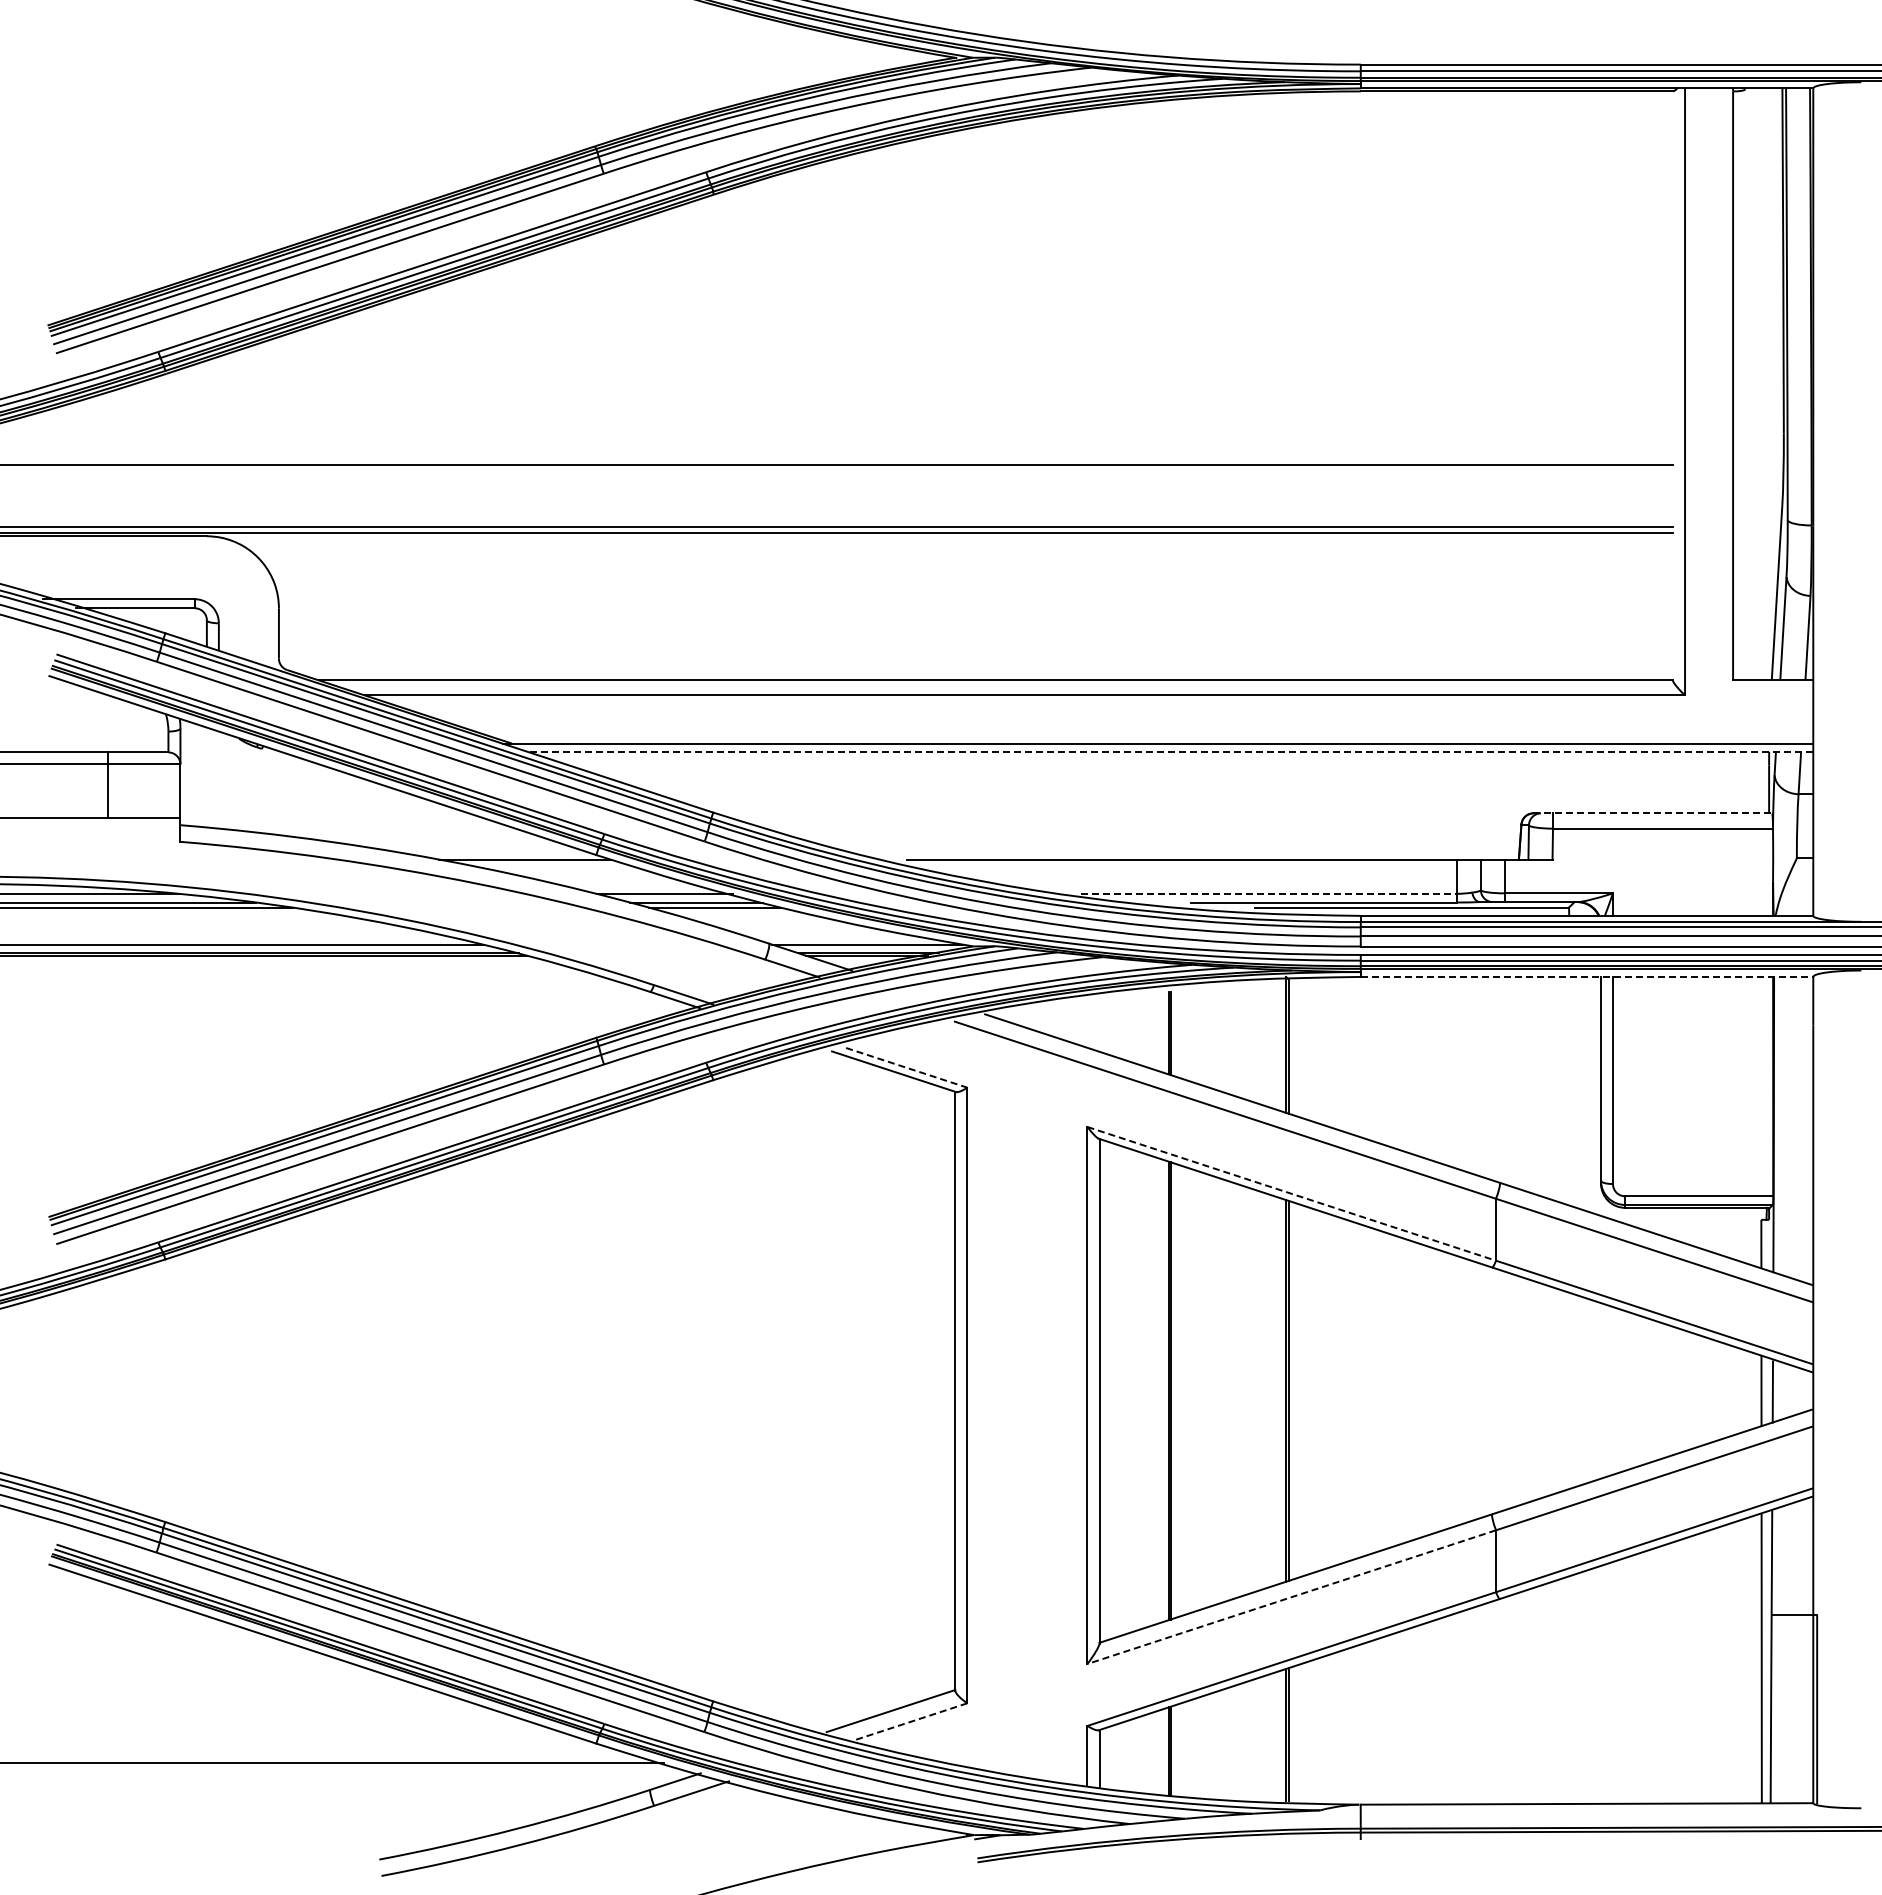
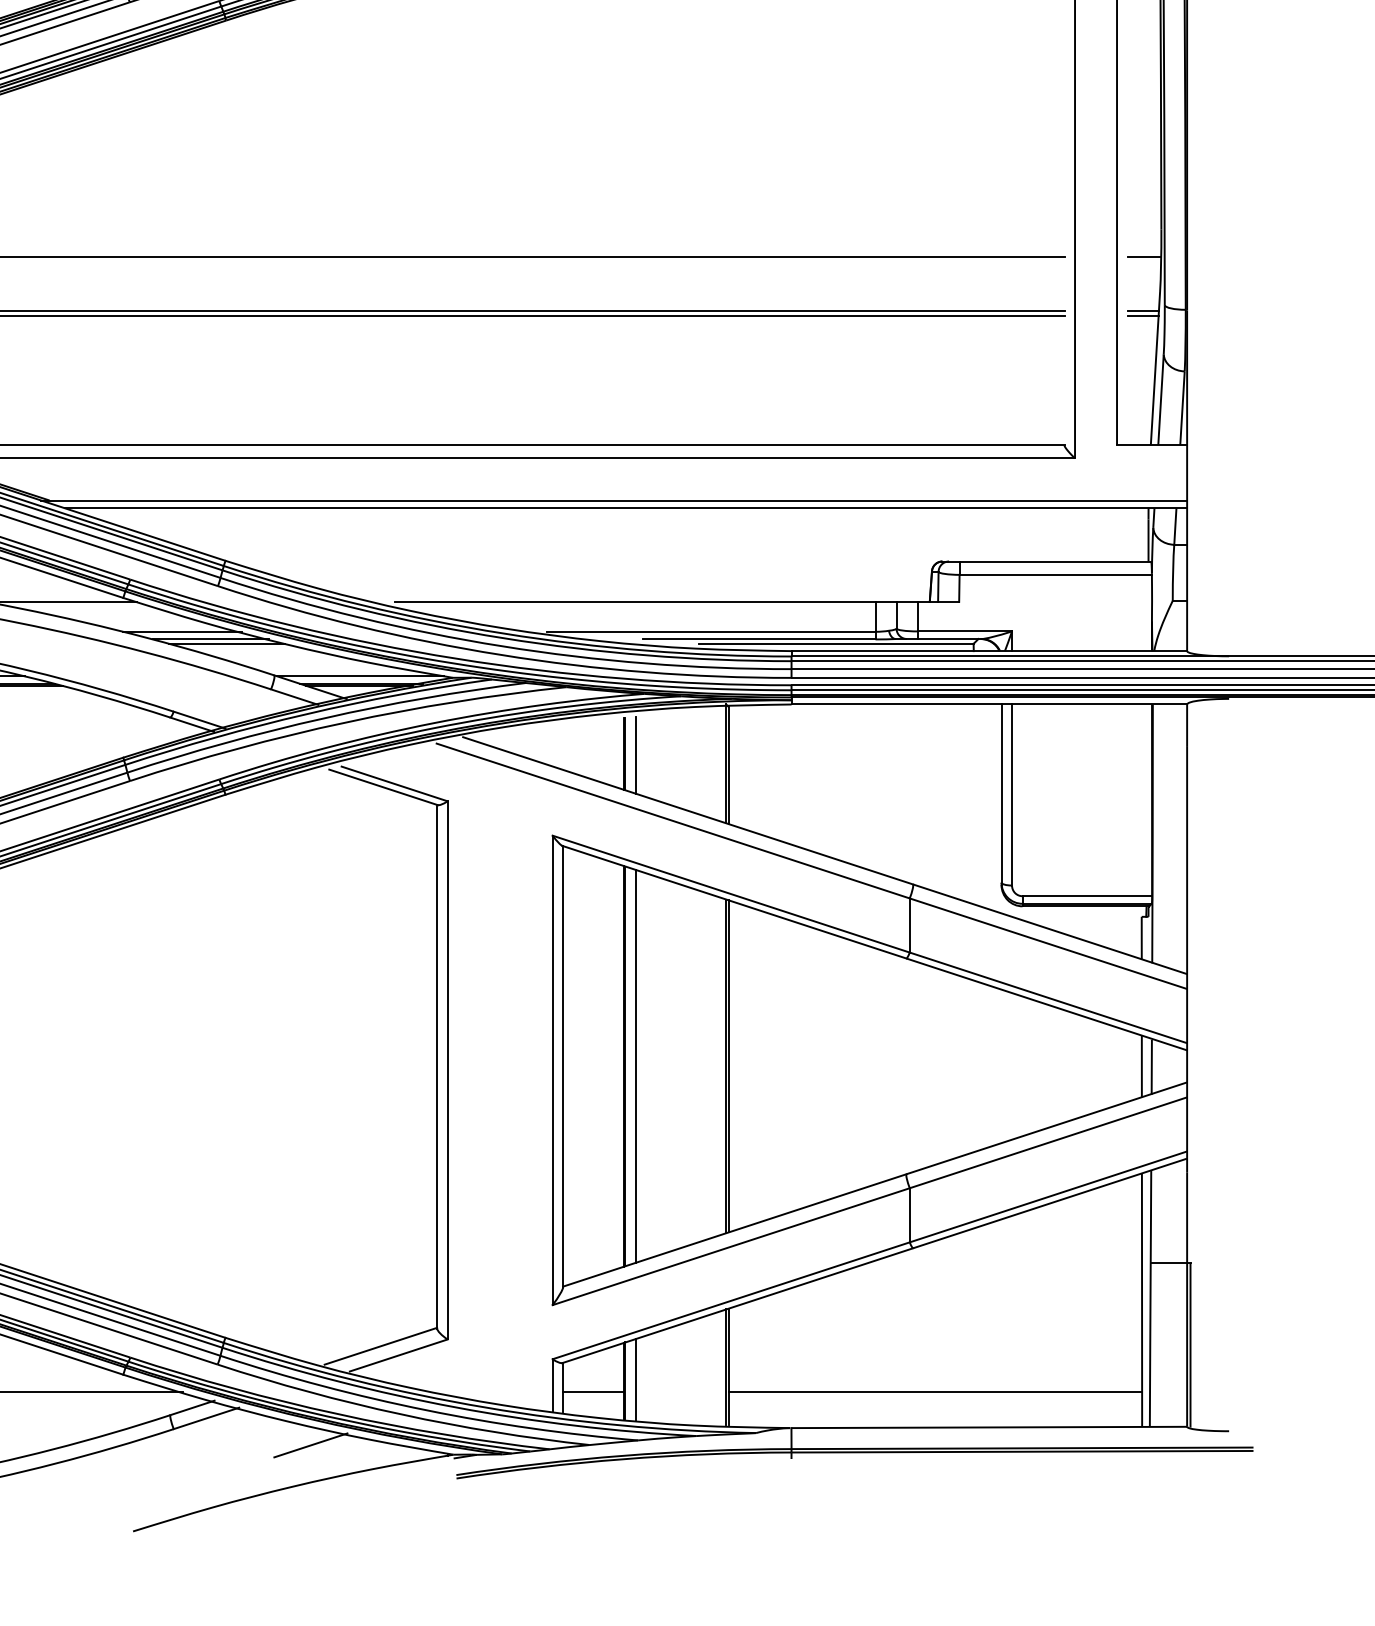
line: (1764, 465) -> (1144, 257), added
line: (1763, 526) -> (1143, 310), added
line: (1762, 532) -> (1142, 315), added
line: (1171, 752) -> (626, 508), dashed -> solid
line: (1653, 813) -> (1047, 561), dashed -> solid
line: (1268, 893) -> (710, 631), dashed -> solid
line: (1587, 976) -> (989, 704), dashed -> solid
line: (1182, 1034) -> (635, 754), added
line: (906, 1067) -> (394, 783), dashed -> solid
line: (1291, 1193) -> (730, 893), dashed -> solid
line: (1182, 1390) -> (635, 1066), added
line: (1291, 1597) -> (730, 1246), dashed -> solid
line: (911, 1721) -> (398, 1355), dashed -> solid
line: (1182, 1748) -> (635, 1378), added
line: (1133, 1762) -> (592, 1391), added
line: (1524, 1762) -> (934, 1391), added
line: (810, 1824) -> (310, 1445), added

